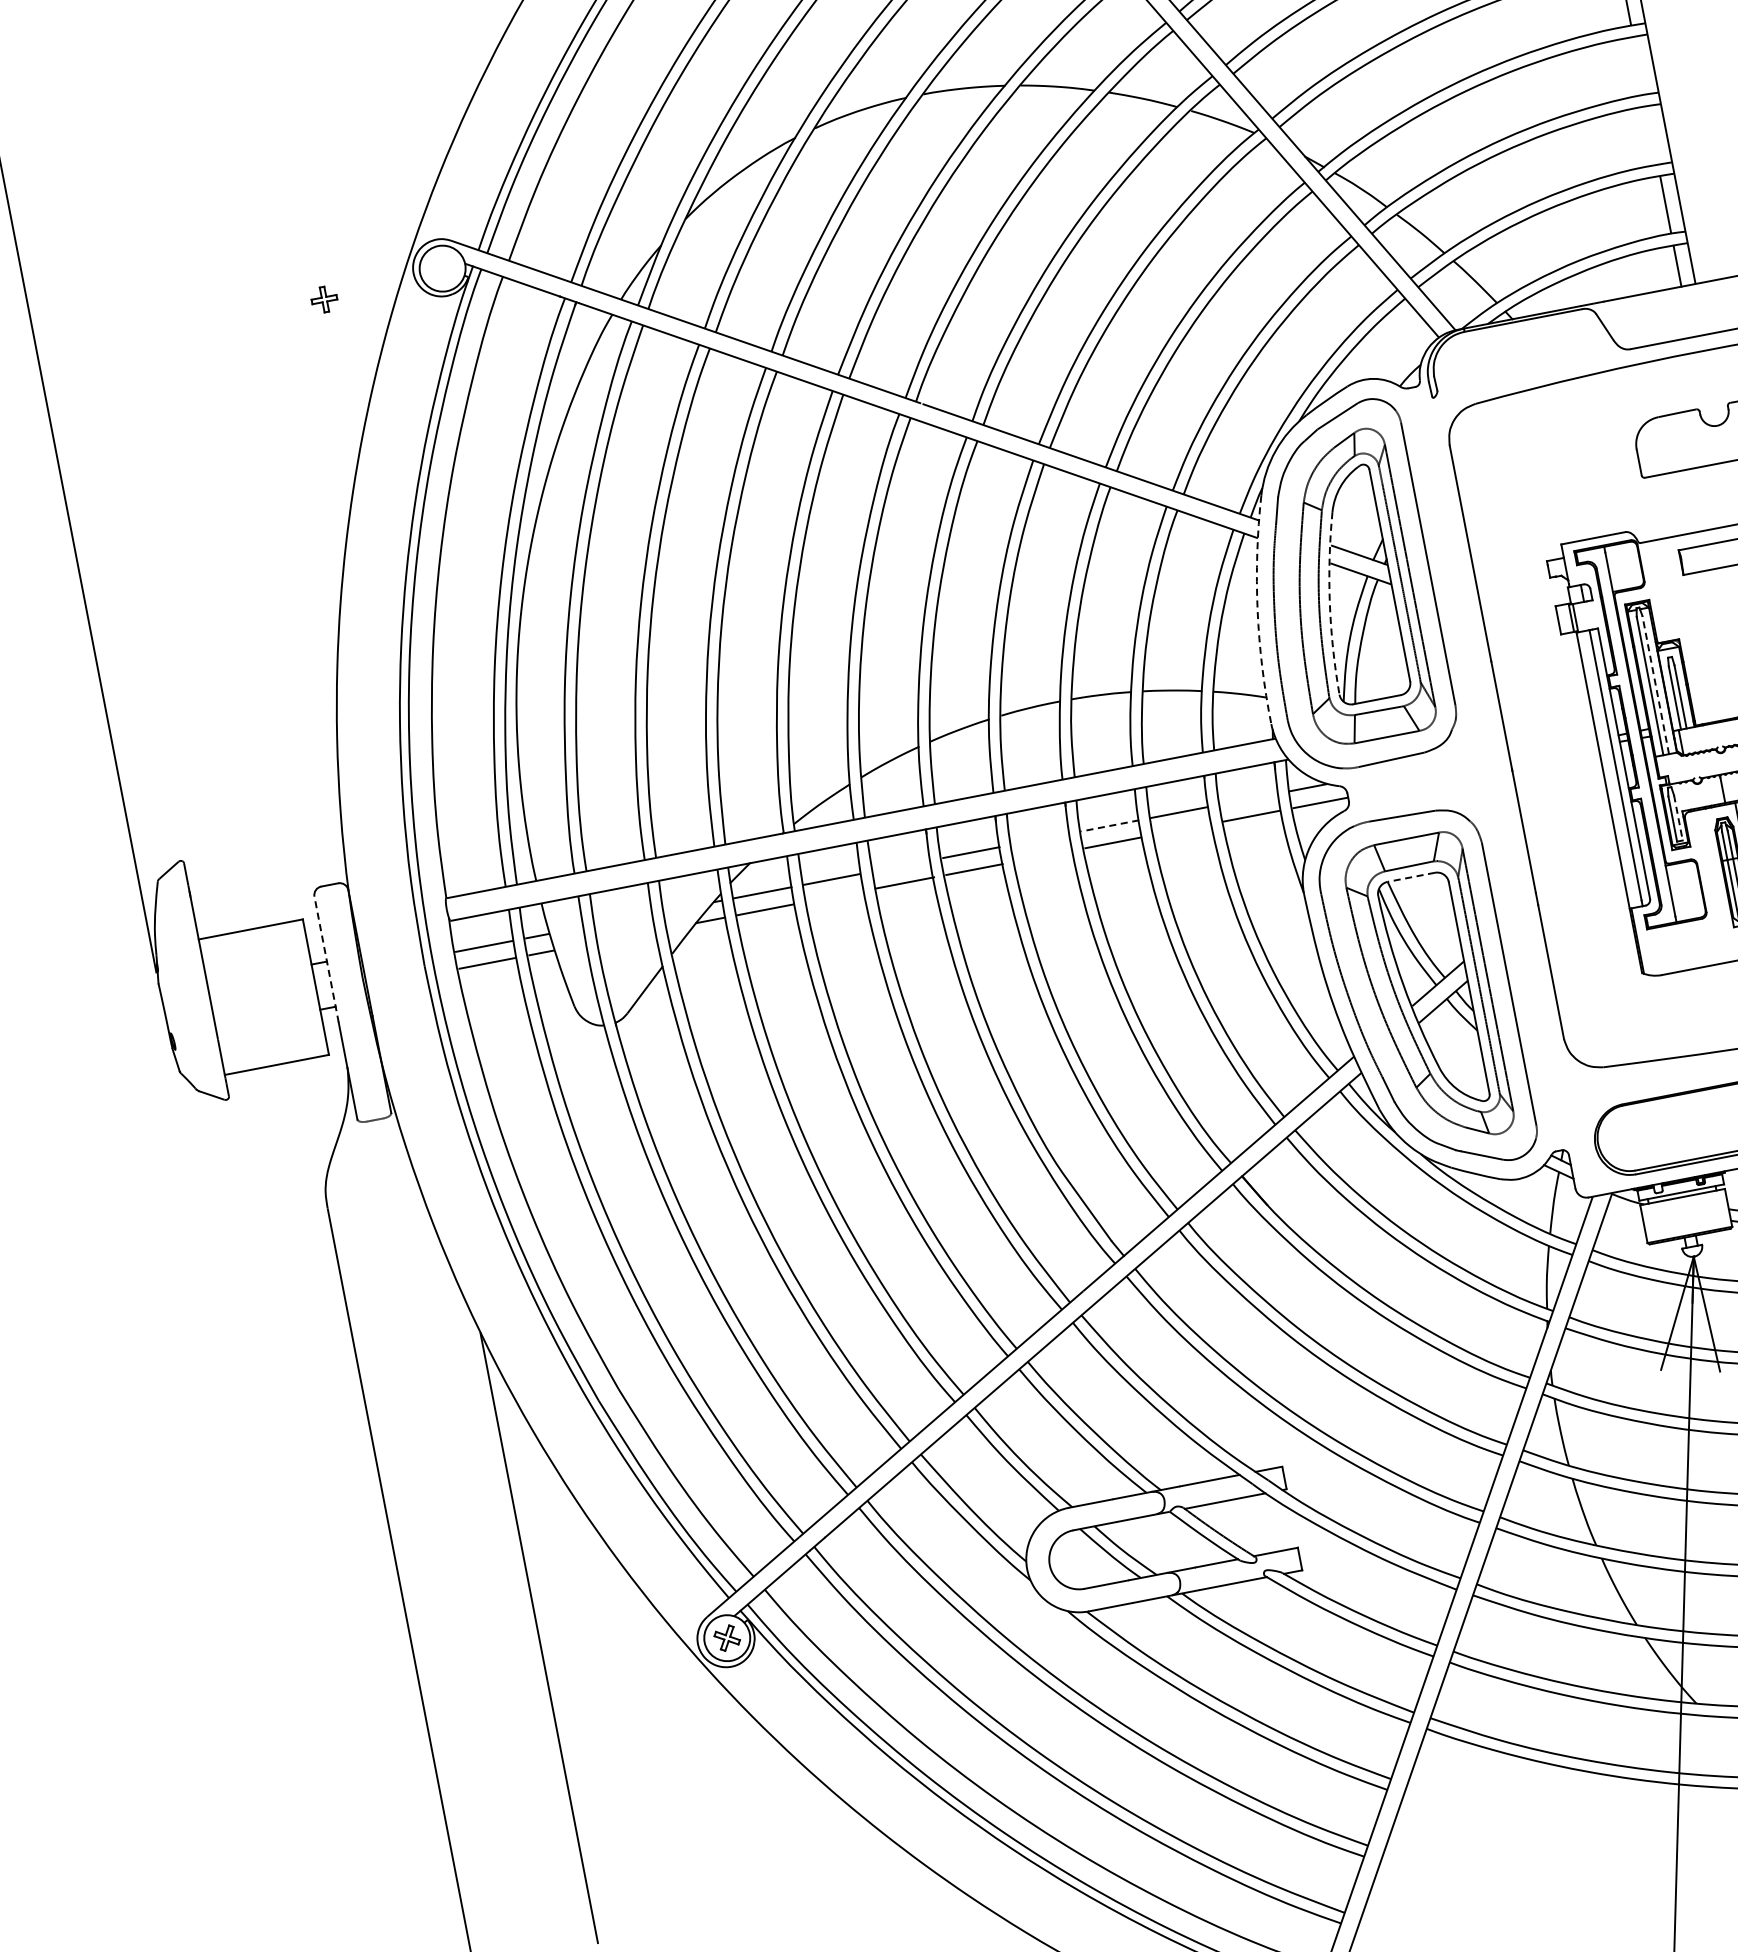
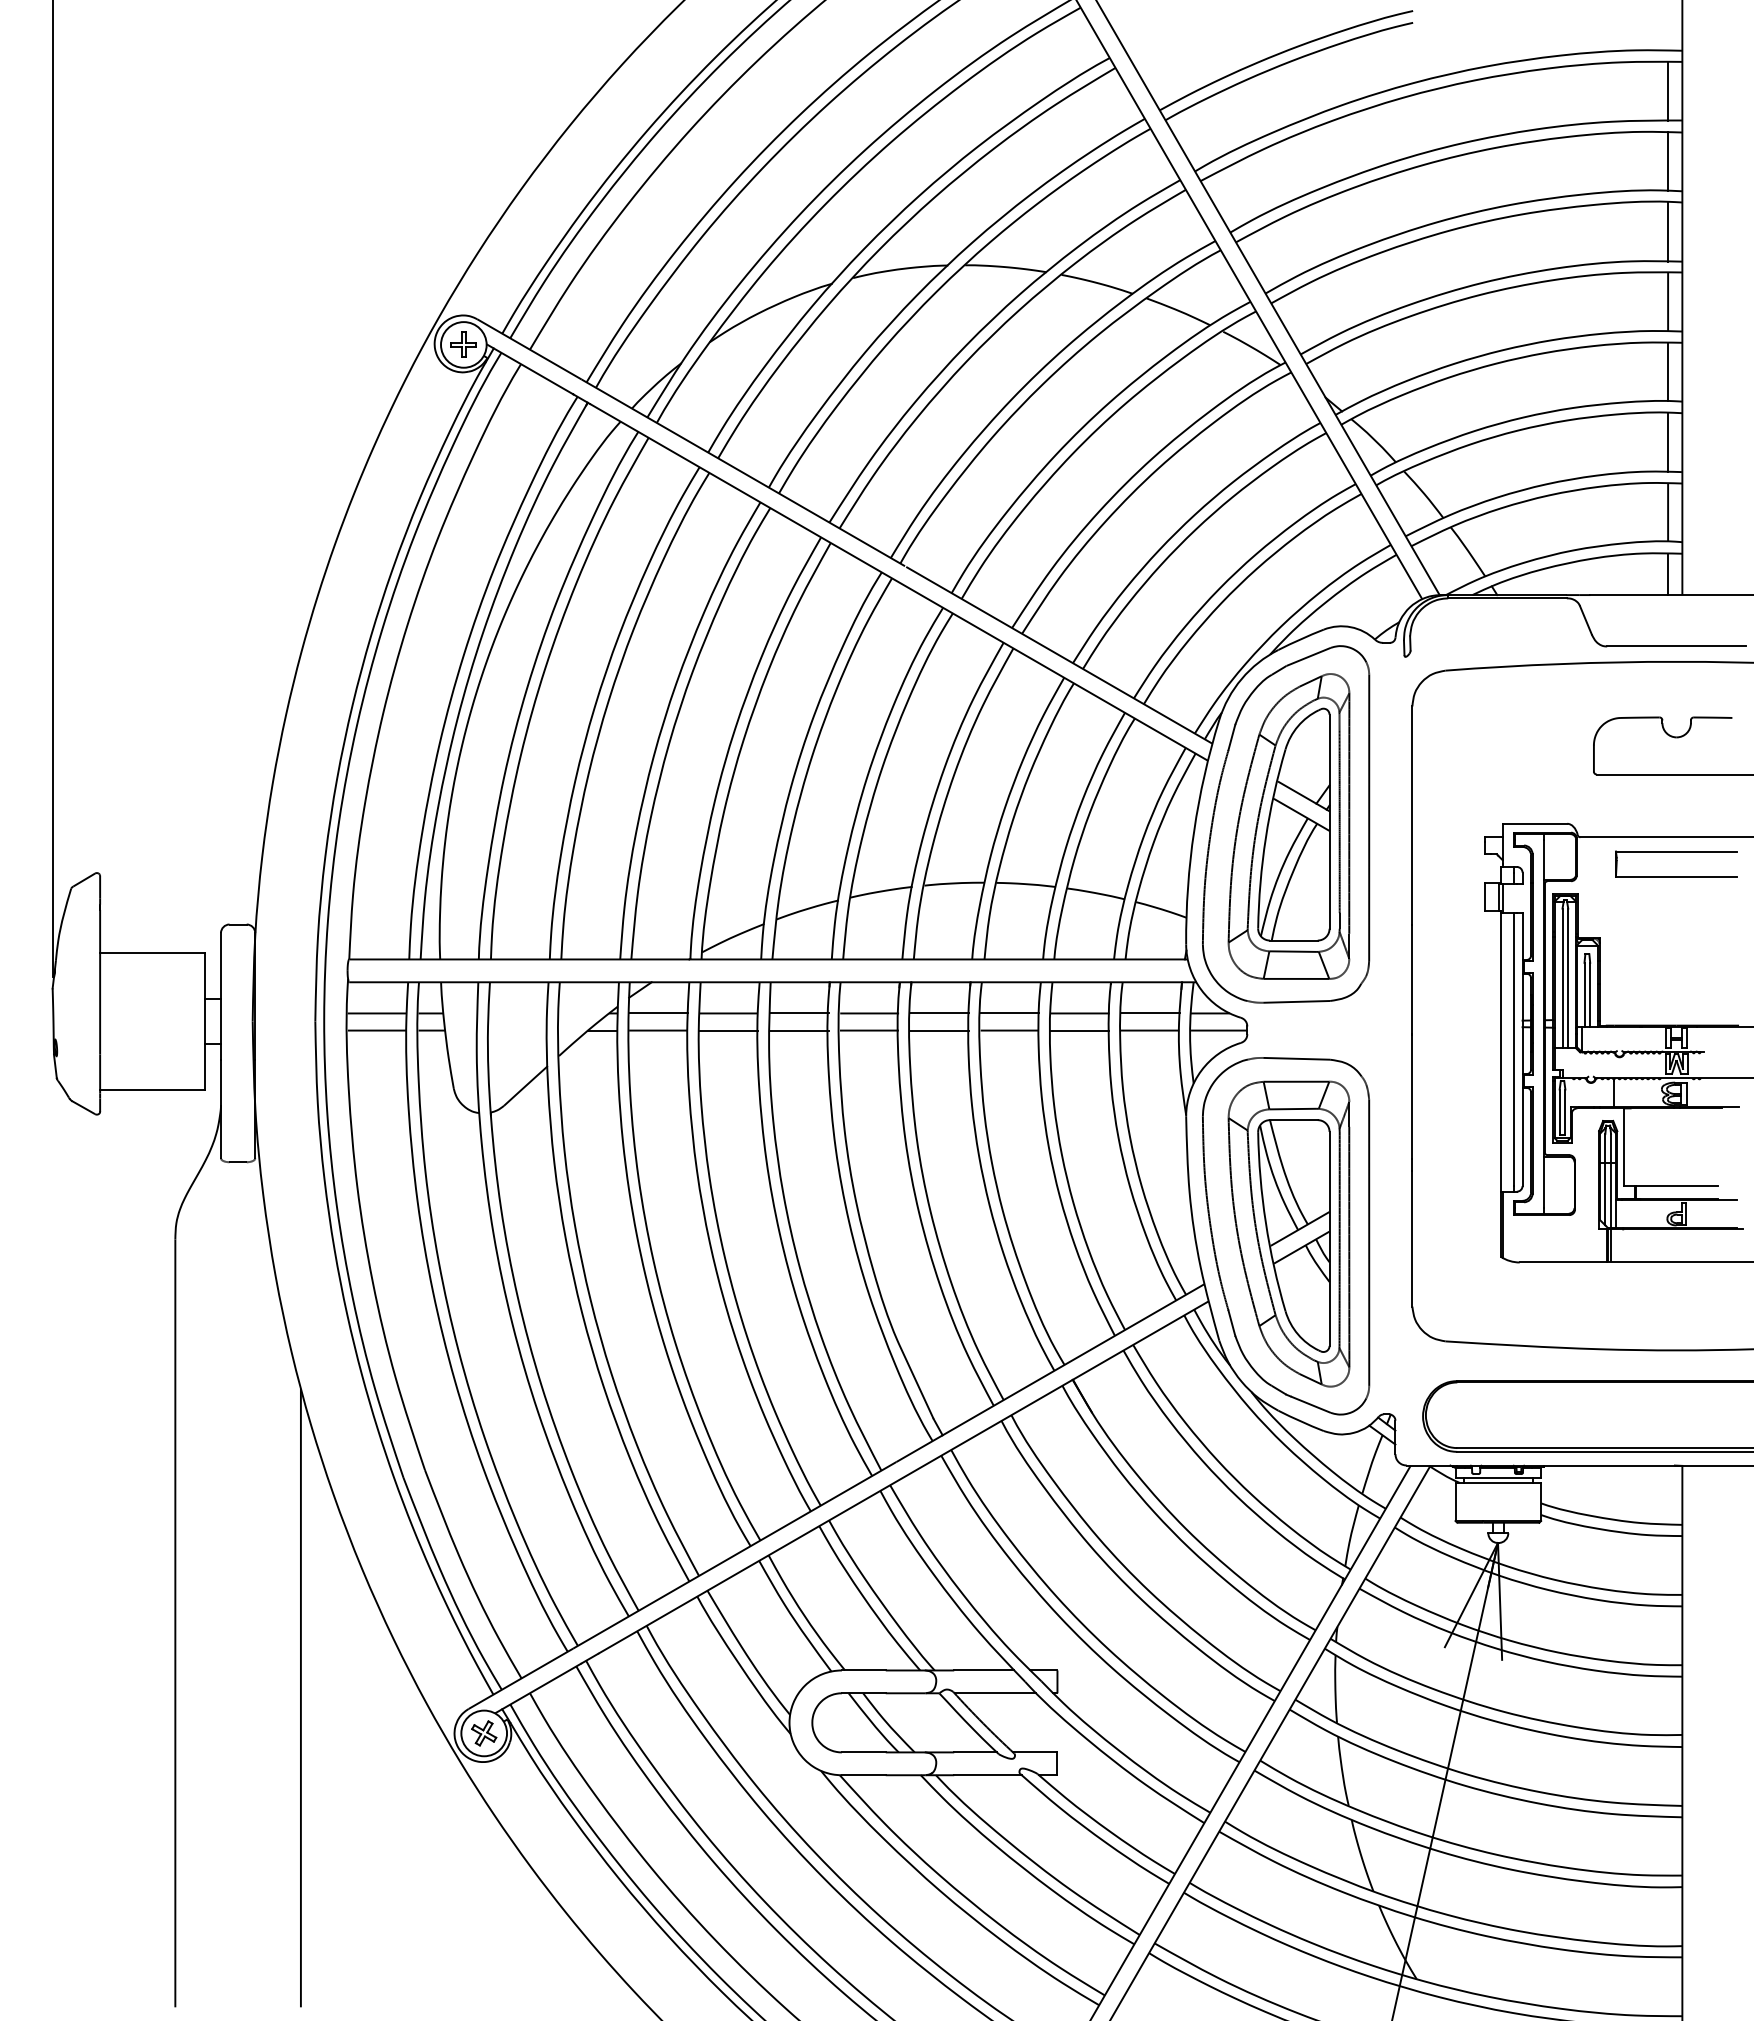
line: (1639, 65) -> (1668, 371), added
line: (1652, 134) -> (1668, 441), added
part: (324, 299) -> (463, 344), moved
arc: (1329, 604) -> (1265, 838), dashed -> solid
arc: (1257, 609) -> (1194, 830), dashed -> solid
line: (1655, 684) -> (1568, 978), dashed -> solid
line: (1249, 799) -> (1150, 1013), added
line: (1678, 818) -> (1565, 1112), dashed -> solid
line: (1109, 826) -> (1009, 1013), dashed -> solid
line: (1182, 829) -> (1079, 1030), added
line: (1040, 839) -> (939, 1013), added
line: (1043, 856) -> (939, 1030), added
line: (901, 866) -> (798, 1013), added
line: (1411, 877) -> (1293, 1120), dashed -> solid
line: (835, 896) -> (728, 1030), added
line: (327, 959) -> (221, 996), dashed -> solid

